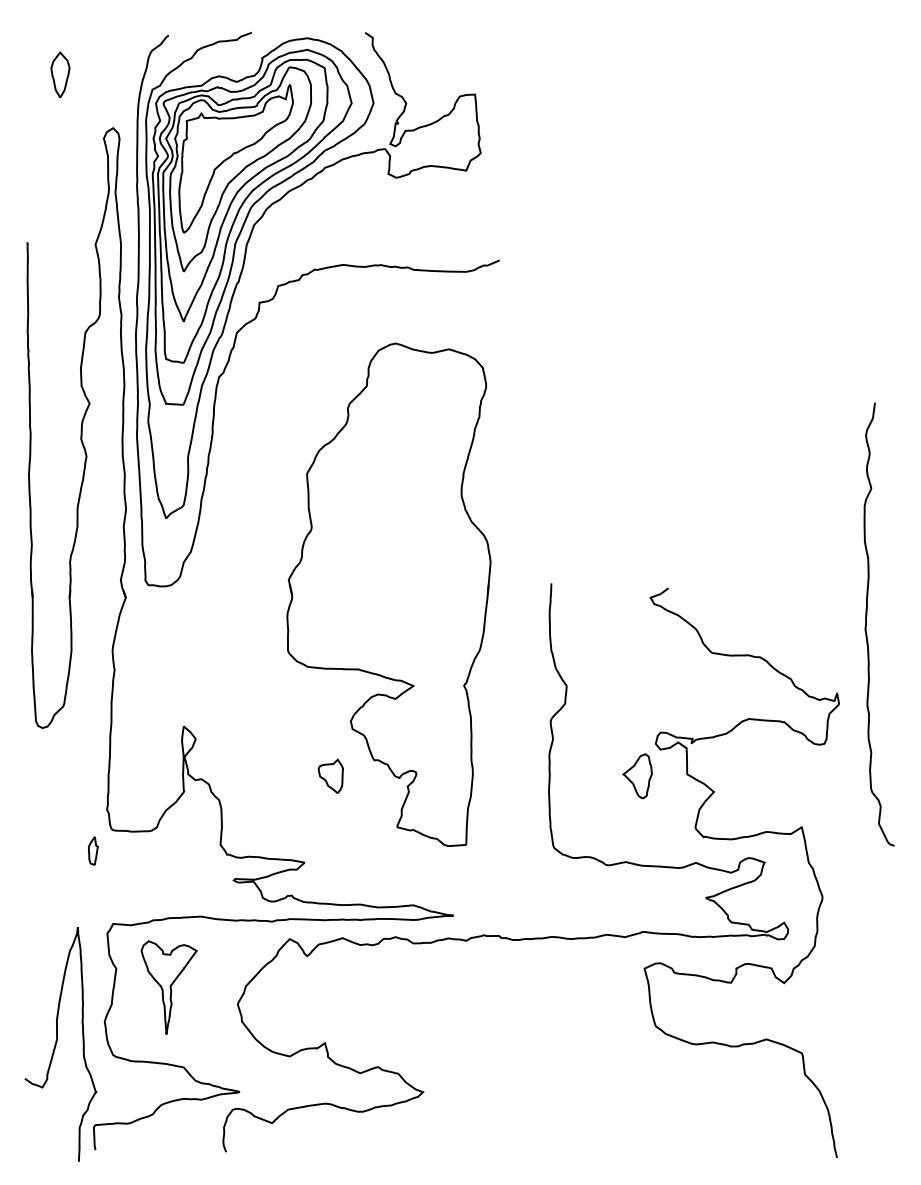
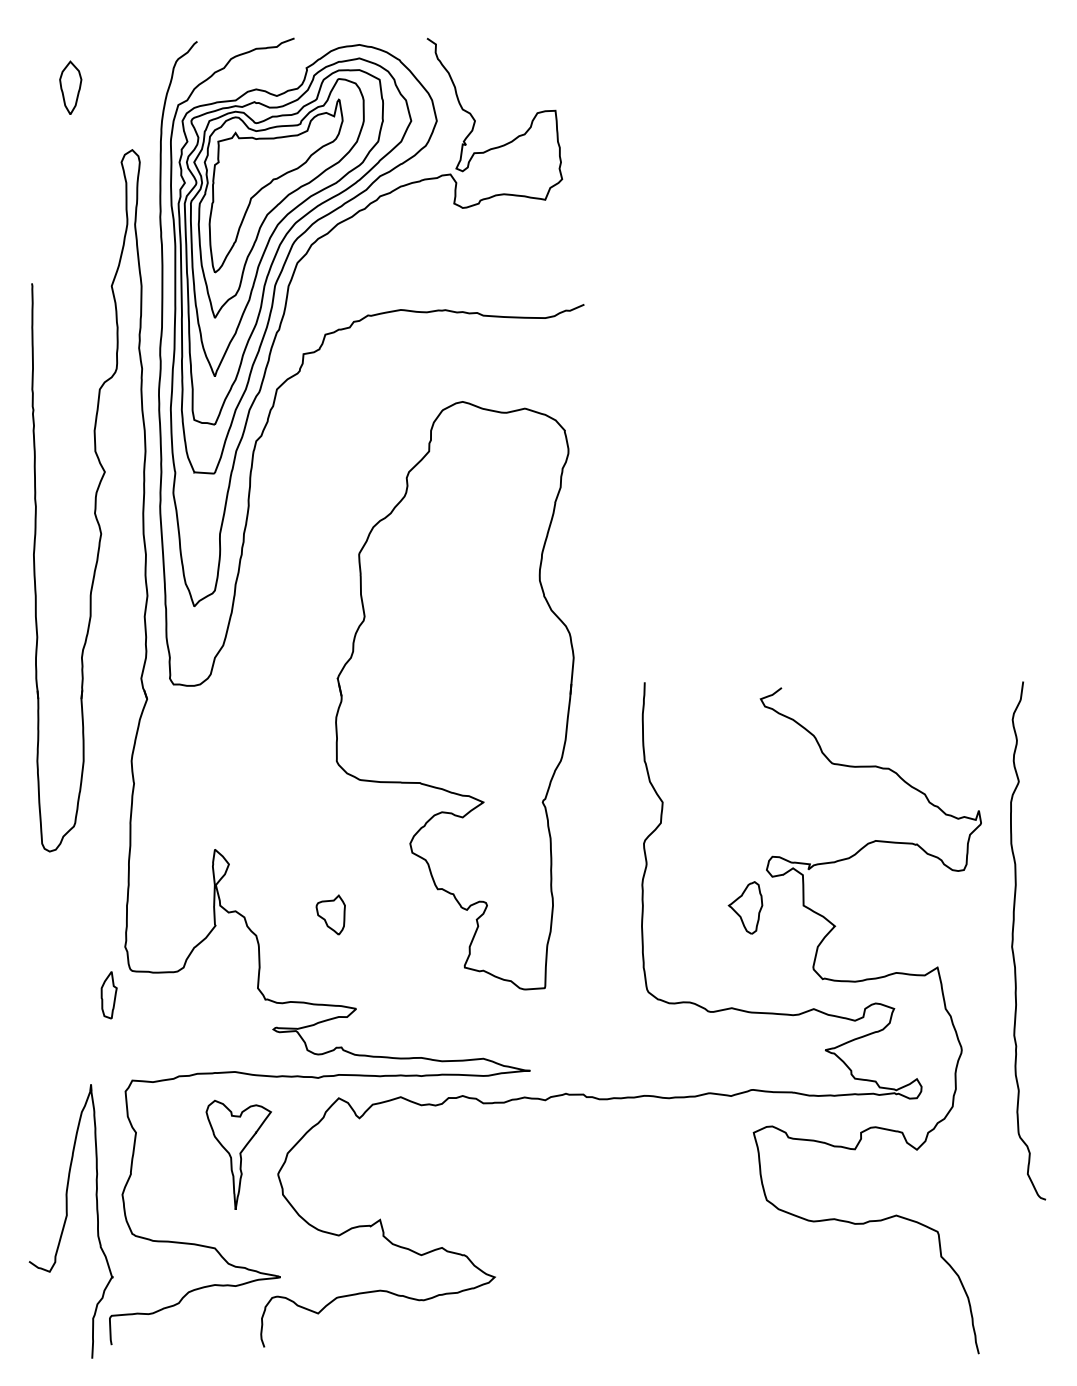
curve: (866, 624) -> (1013, 940), moved
part: (330, 775) -> (330, 913), moved
part: (93, 850) -> (109, 994), size x1.43
part: (168, 987) -> (237, 1154), moved

